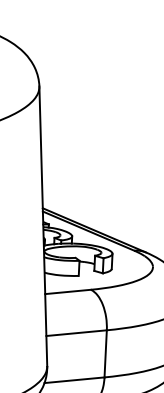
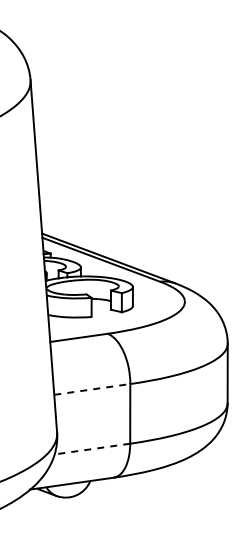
line: (76, 333) -> (92, 389), solid -> dashed
line: (73, 380) -> (91, 449), solid -> dashed

